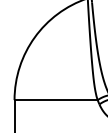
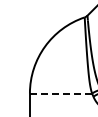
line: (56, 100) -> (61, 93), solid -> dashed

